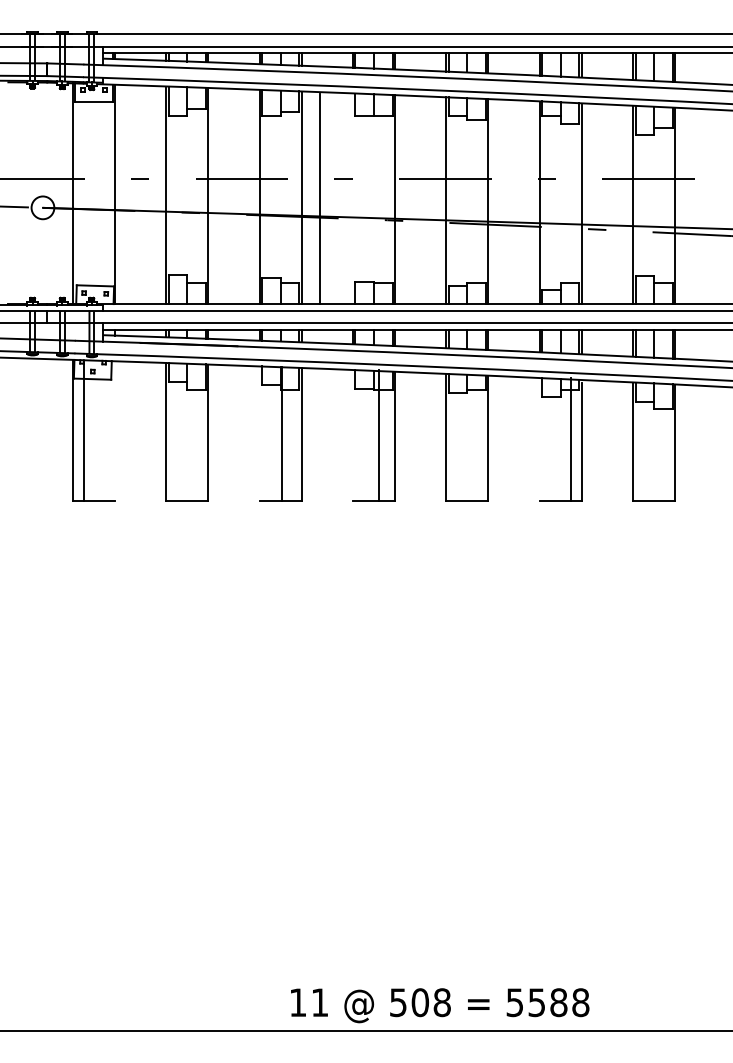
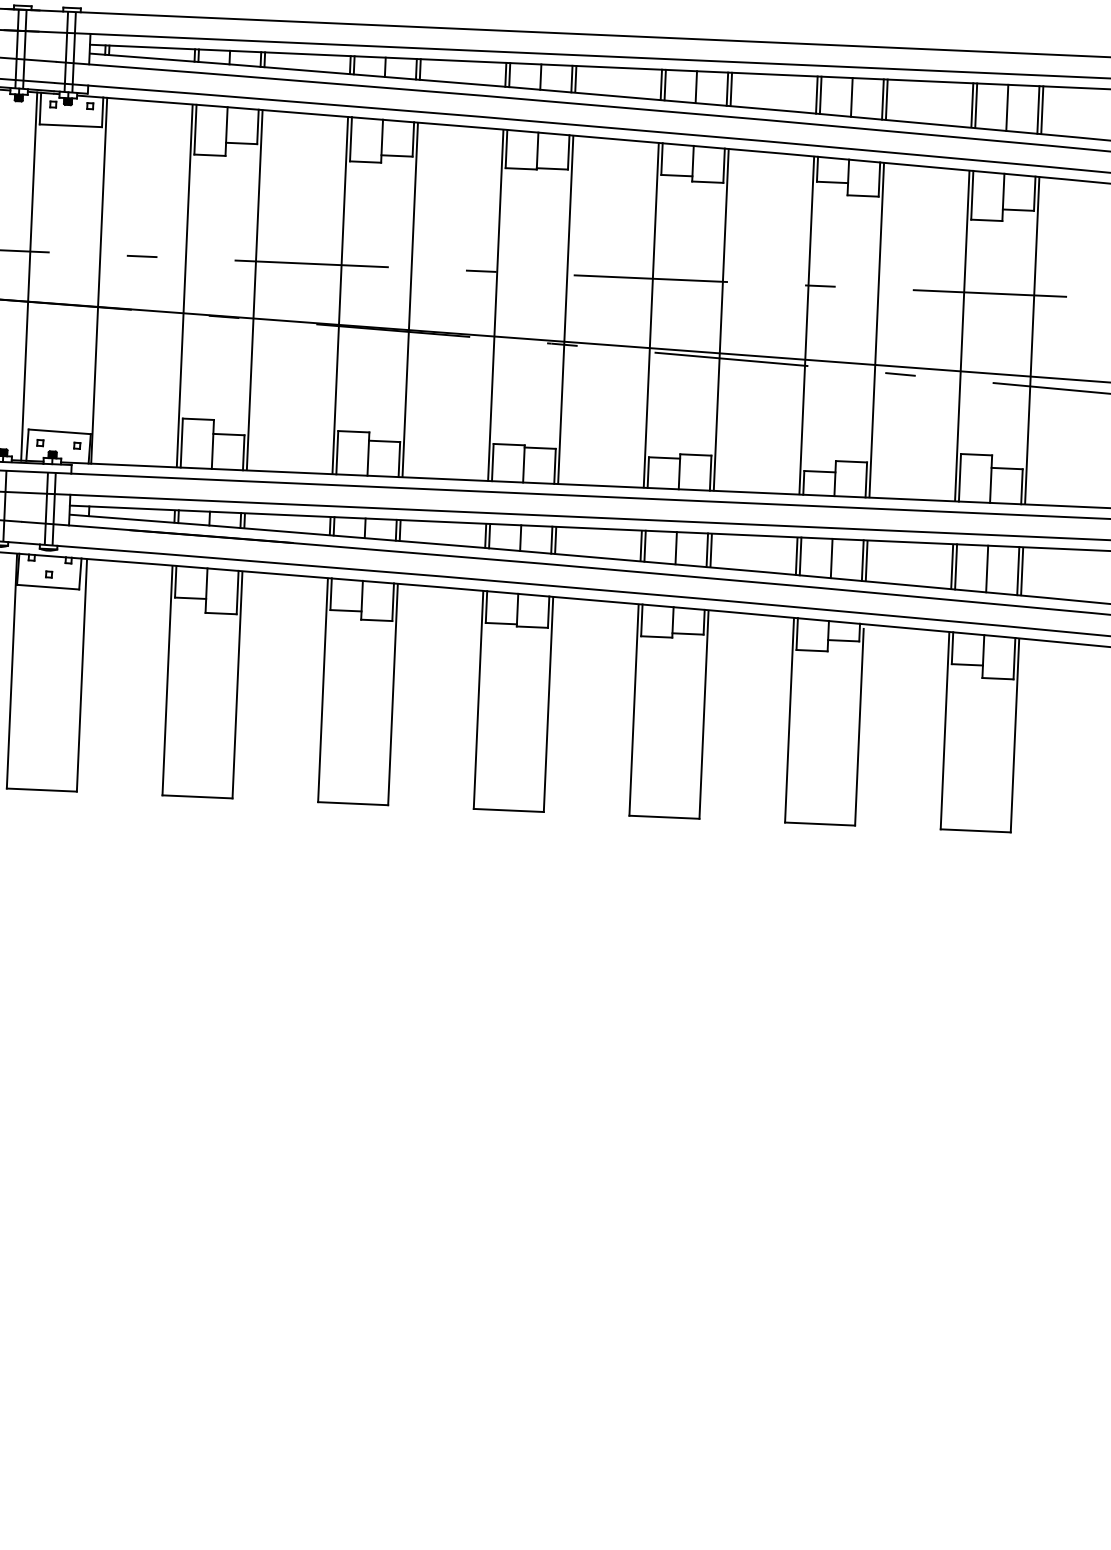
line: (320, 198) -> (496, 304), moved
line: (84, 430) -> (82, 674), moved
line: (281, 433) -> (322, 689), moved
line: (379, 435) -> (479, 700), moved
line: (570, 439) -> (789, 720), moved

